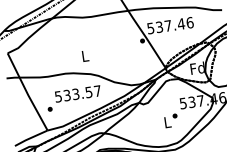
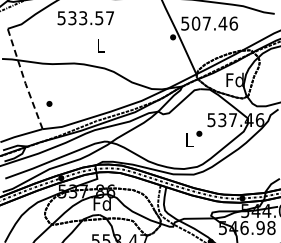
text: (159, 27) -> (195, 23), 537.46 -> 507.46
line: (27, 92) -> (24, 79), solid -> dashed
text: (77, 94) -> (85, 18), moved

